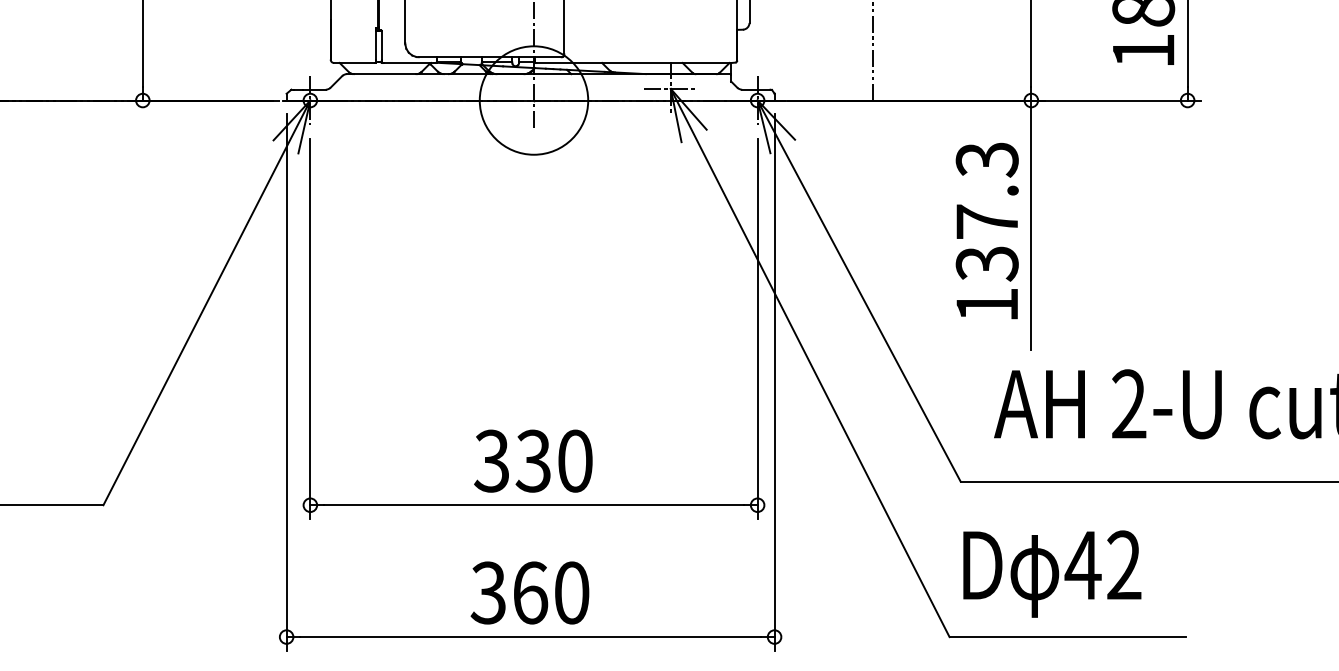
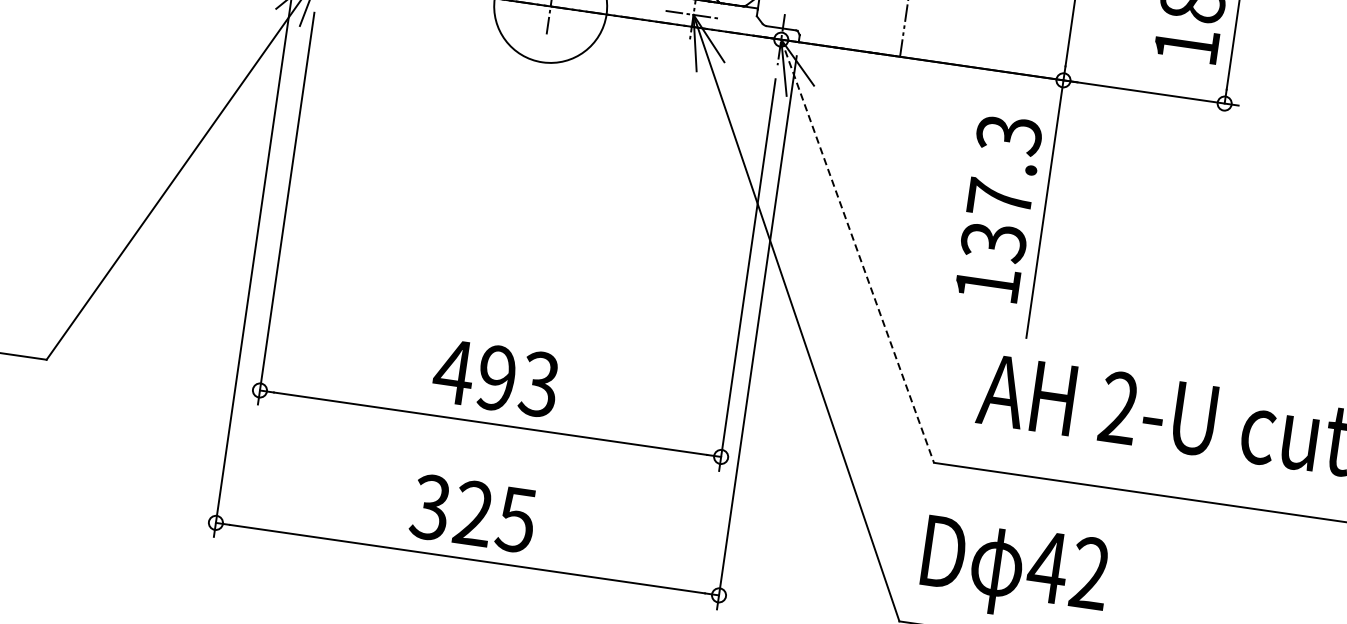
line: (859, 291) -> (857, 251), solid -> dashed
text: (532, 460) -> (495, 377), 330 -> 493
text: (551, 592) -> (495, 516), 360 -> 325

